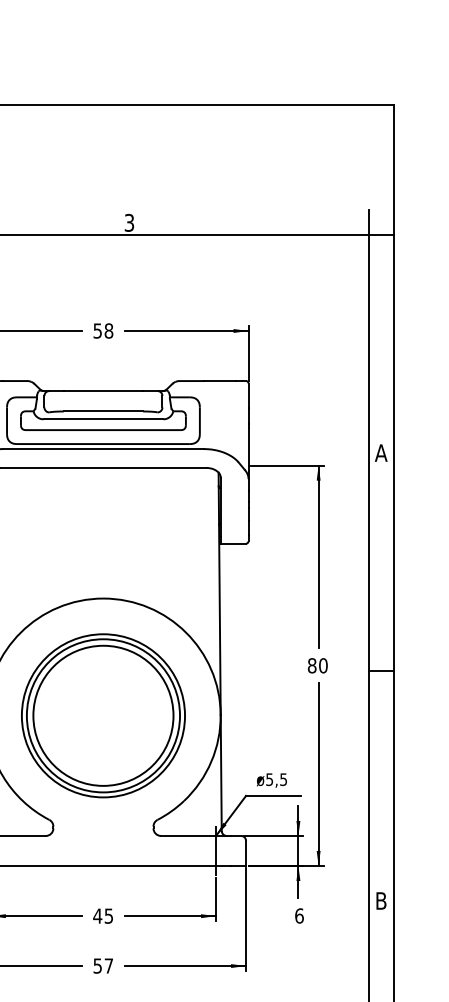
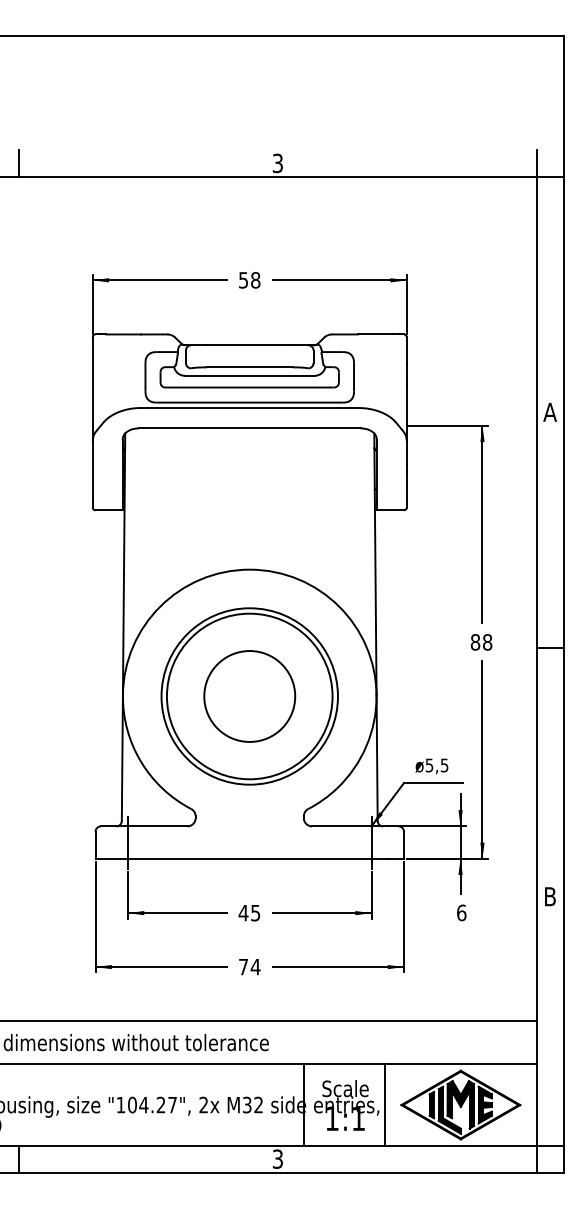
text: (323, 665) -> (487, 642), 80 -> 88
circle: (103, 715) -> (249, 696), size x0.6
text: (103, 966) -> (249, 967), 57 -> 74

